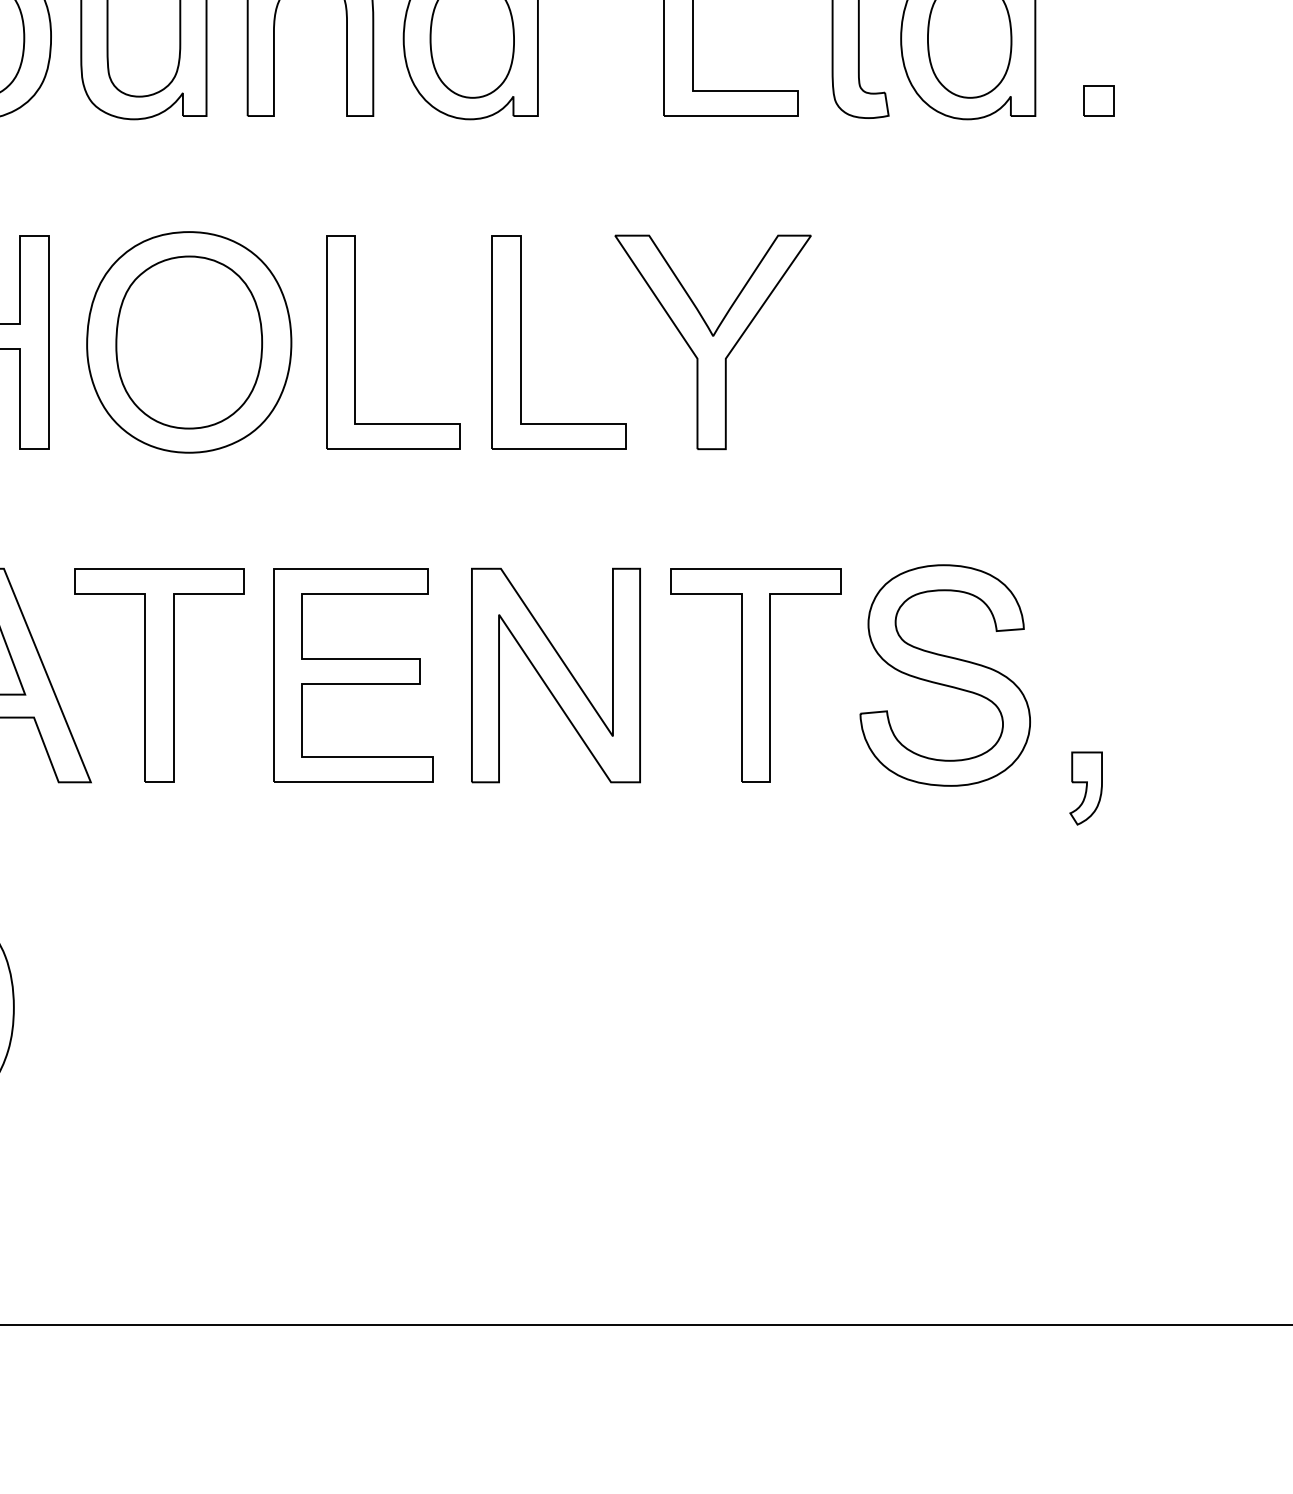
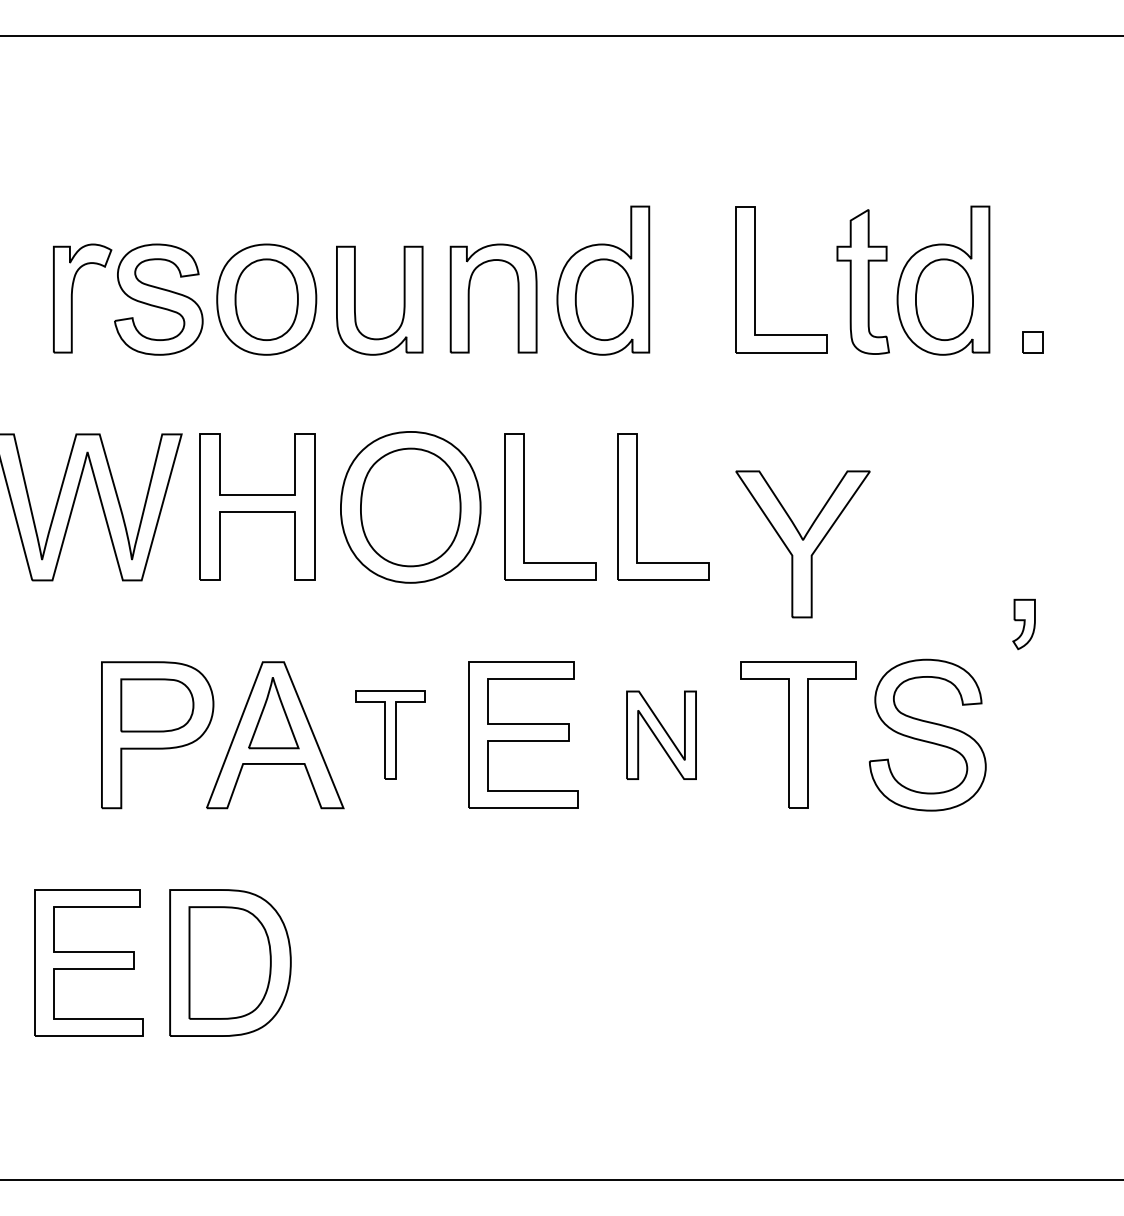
part: (712, 342) -> (802, 544), moved
part: (159, 674) -> (390, 734), size x0.6
part: (555, 675) -> (661, 735), size x0.6
part: (1085, 788) -> (1023, 624), moved

